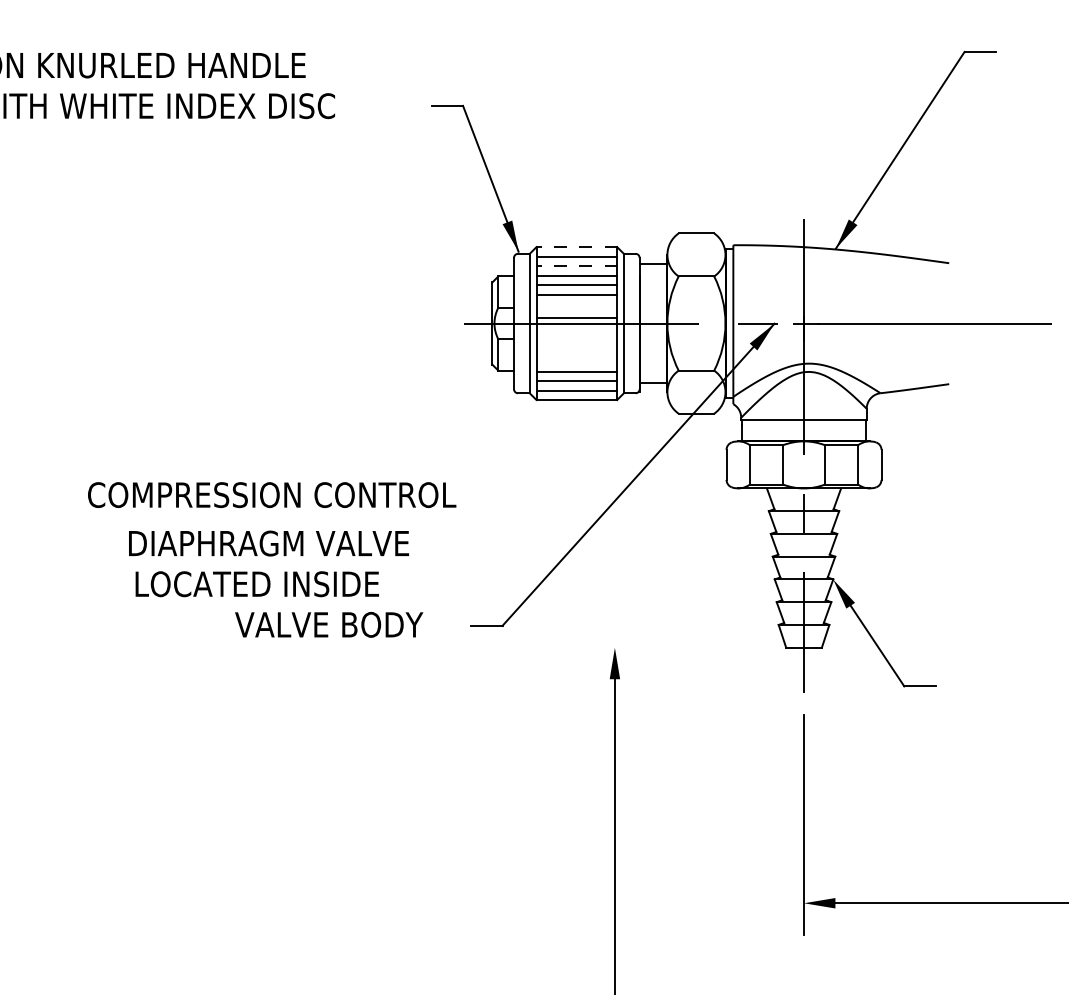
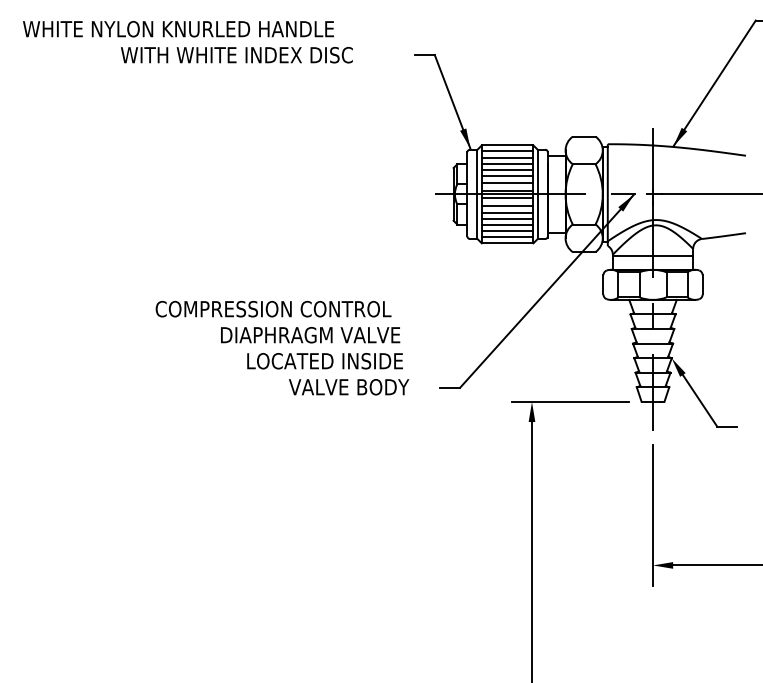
line: (576, 247) -> (507, 145), dashed -> solid
line: (576, 265) -> (507, 157), dashed -> solid
line: (576, 304) -> (507, 182), added
line: (576, 329) -> (507, 198), added
line: (576, 340) -> (507, 205), added
line: (576, 351) -> (507, 212), added
line: (576, 361) -> (507, 218), added
text: (272, 494) -> (273, 308), moved
text: (256, 584) -> (324, 361), moved
line: (675, 647) -> (570, 401), added

